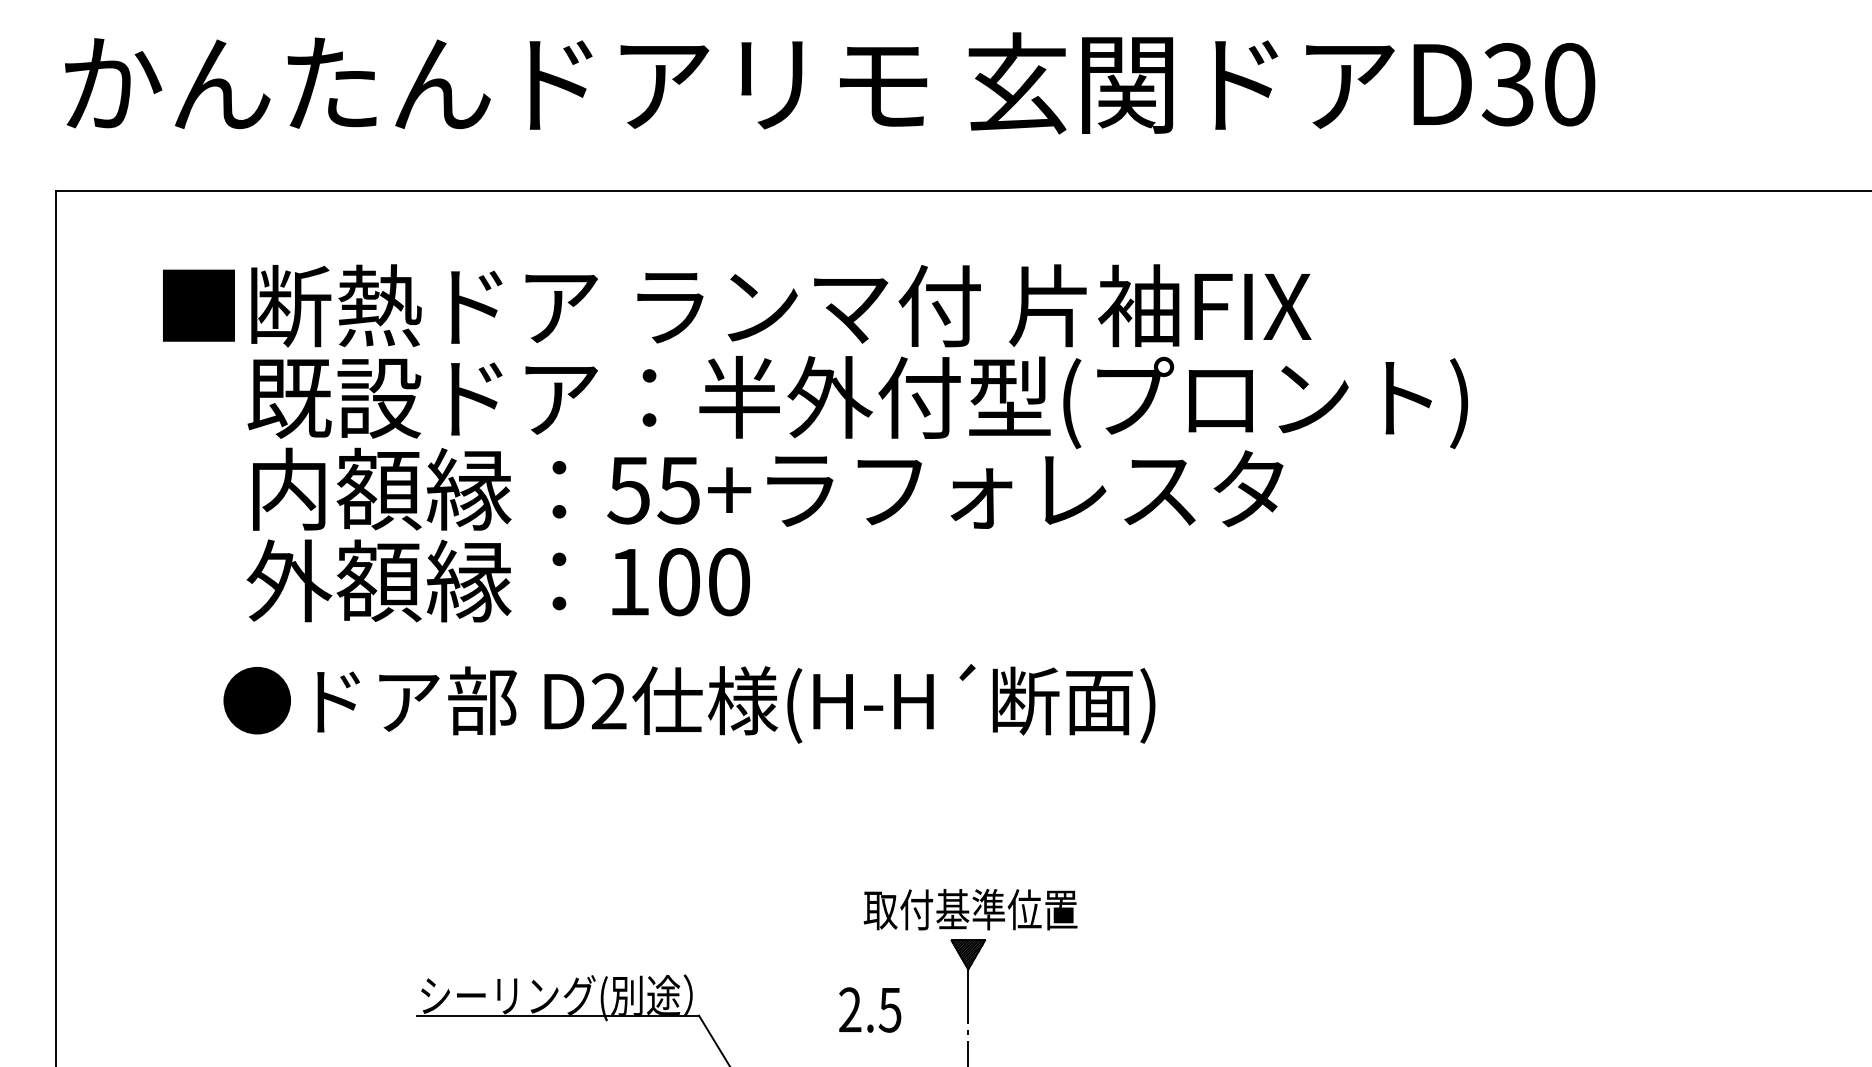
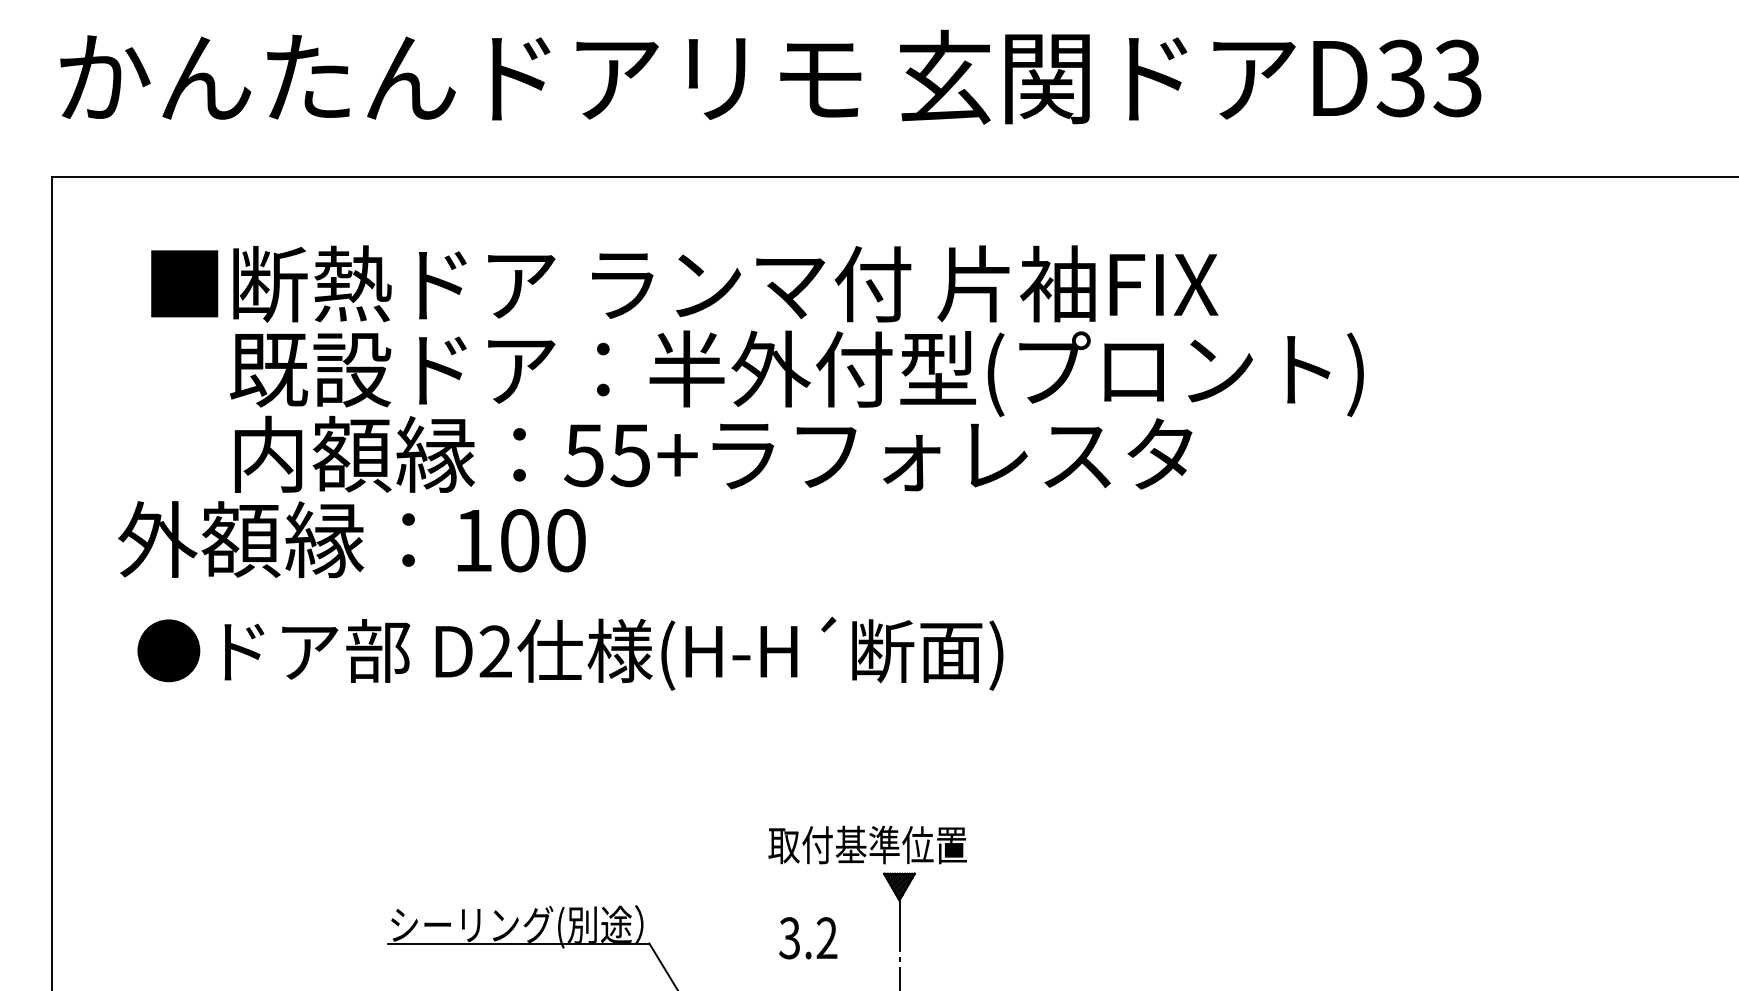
text: (1568, 84) -> (1457, 78), D30 -> D33
text: (497, 580) -> (351, 539), moved
text: (689, 703) -> (570, 653), moved
text: (970, 909) -> (867, 844), moved
text: (870, 1010) -> (808, 938), 2.5 -> 3.2

